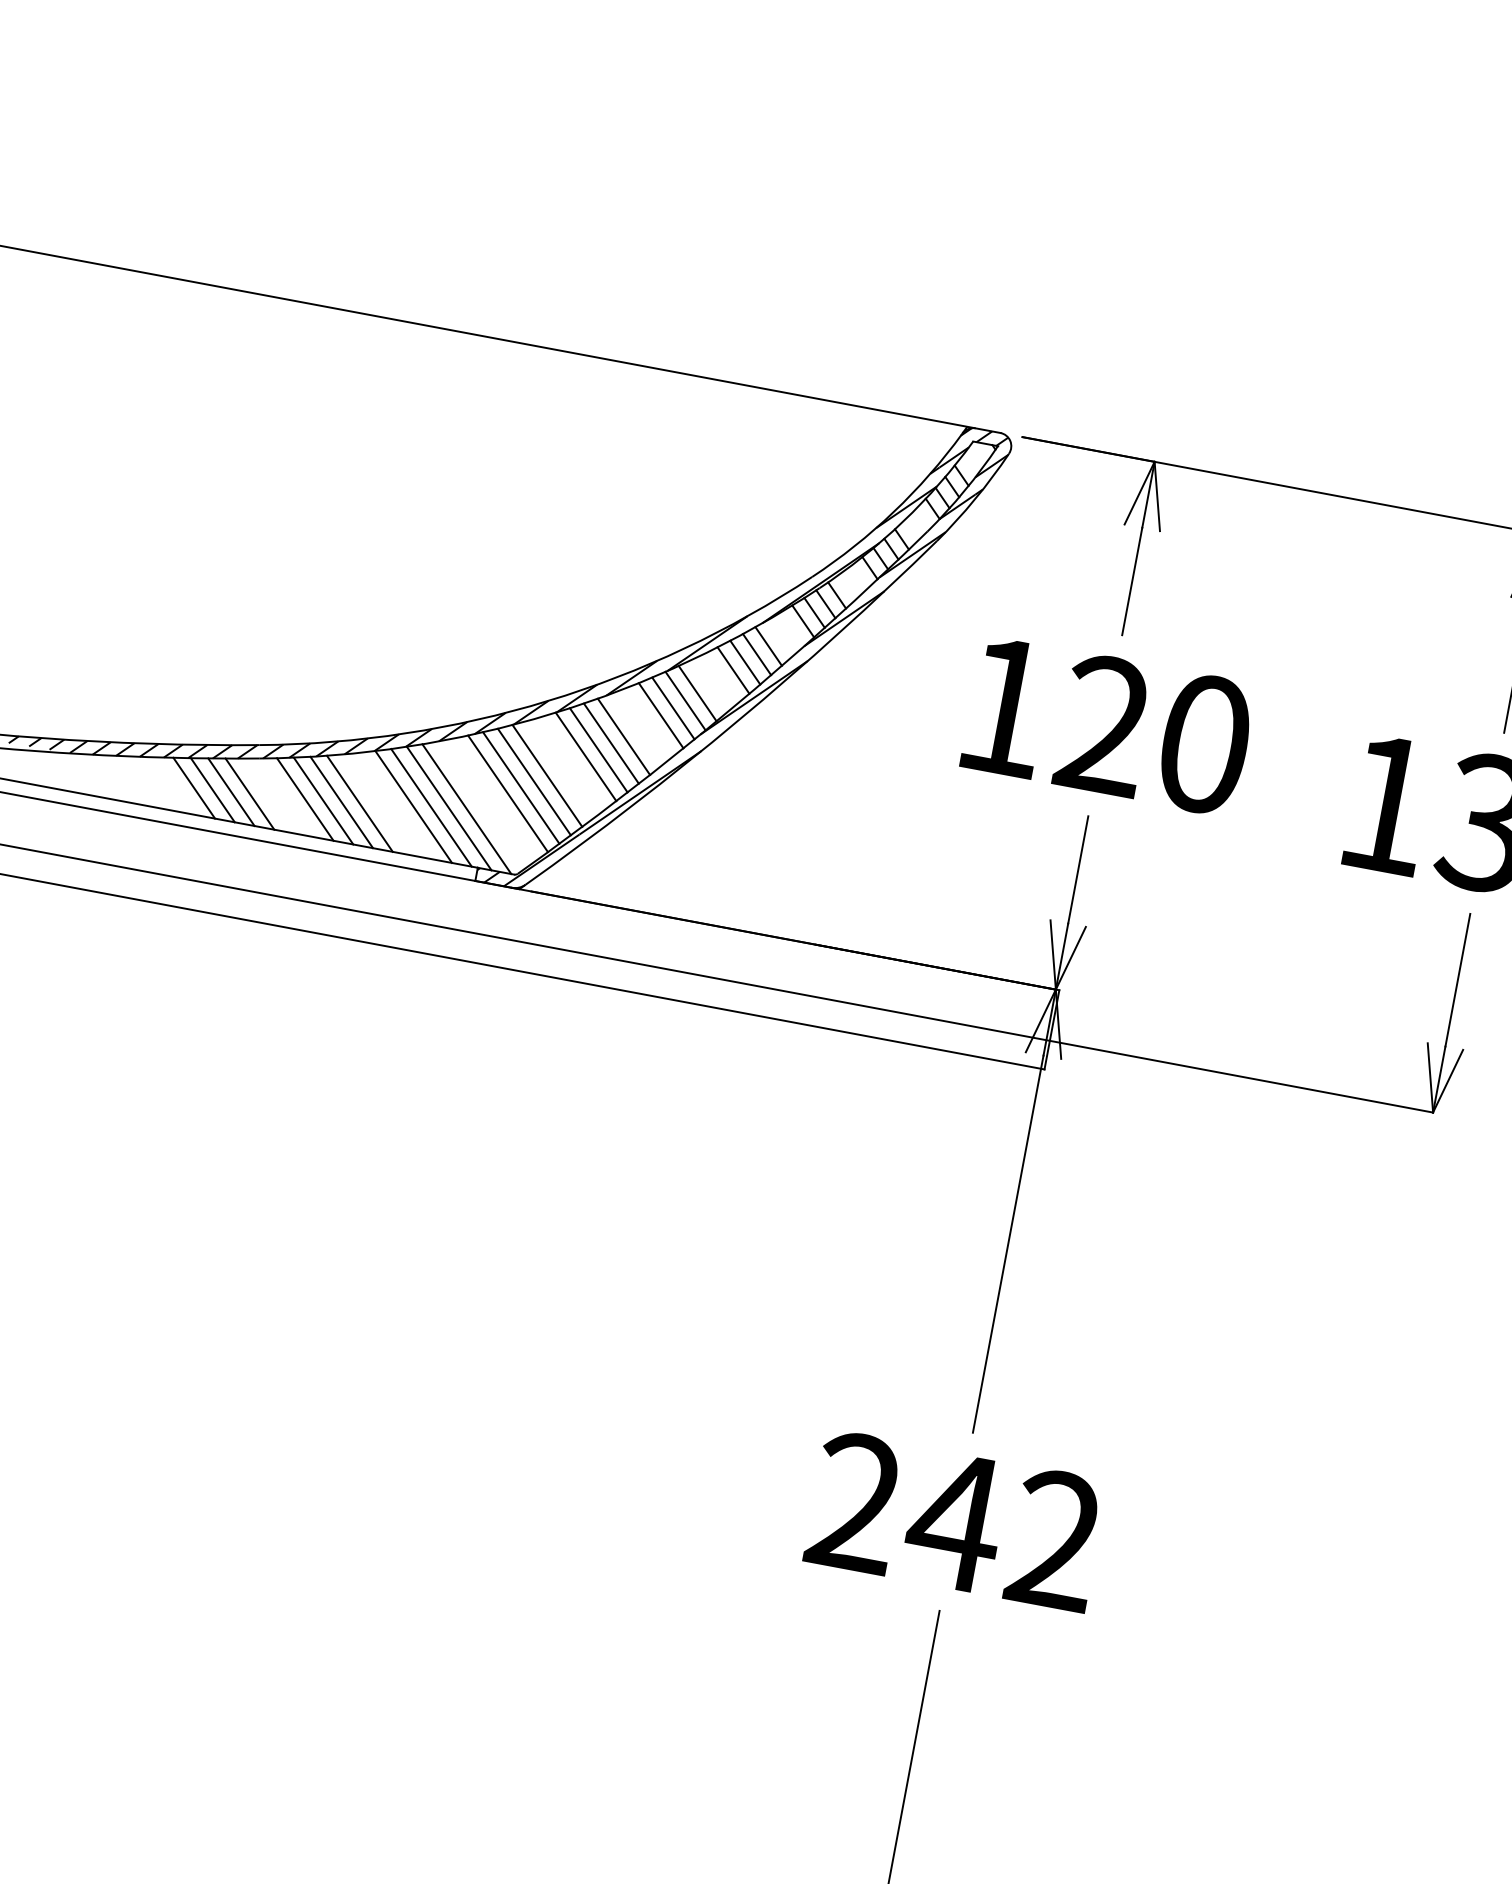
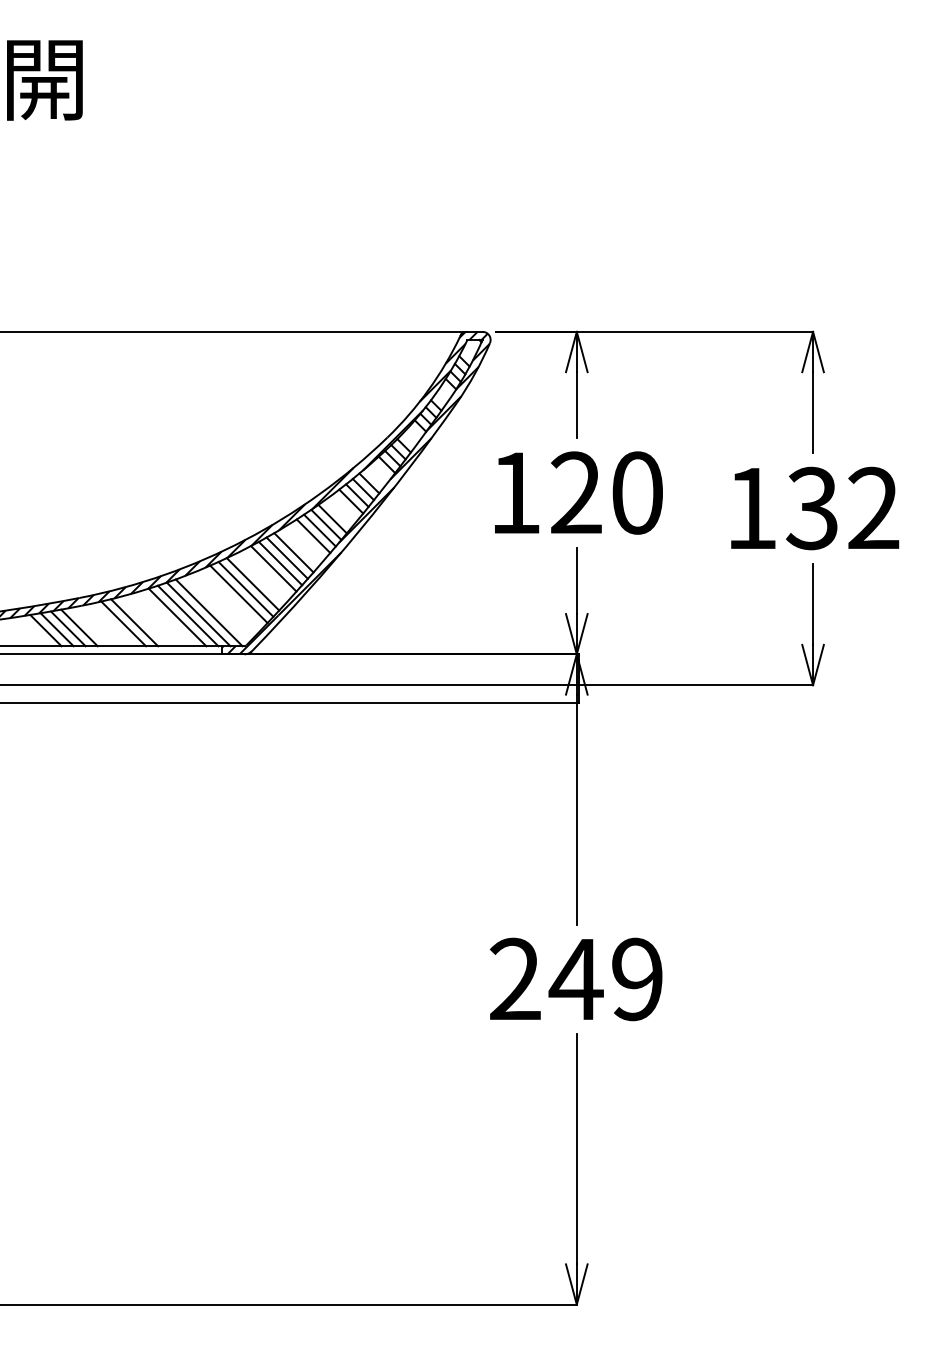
line: (507, 794) -> (231, 599), removed
line: (305, 798) -> (112, 624), removed
line: (359, 803) -> (145, 621), removed
text: (1055, 1540) -> (637, 979), 242 -> 249

